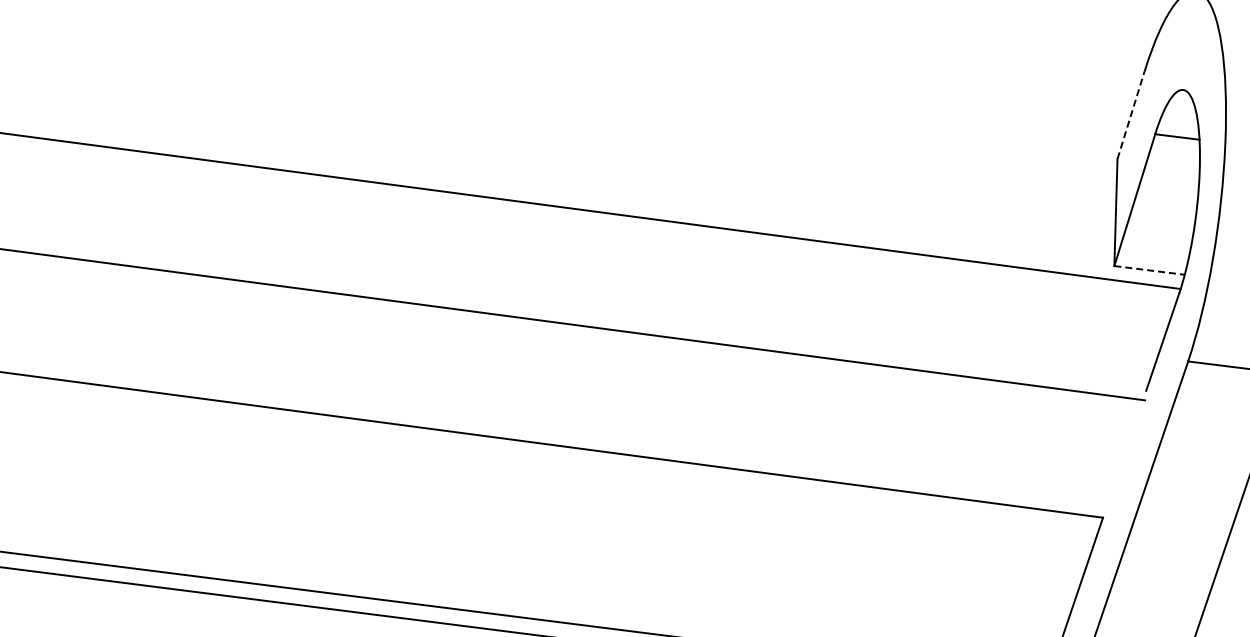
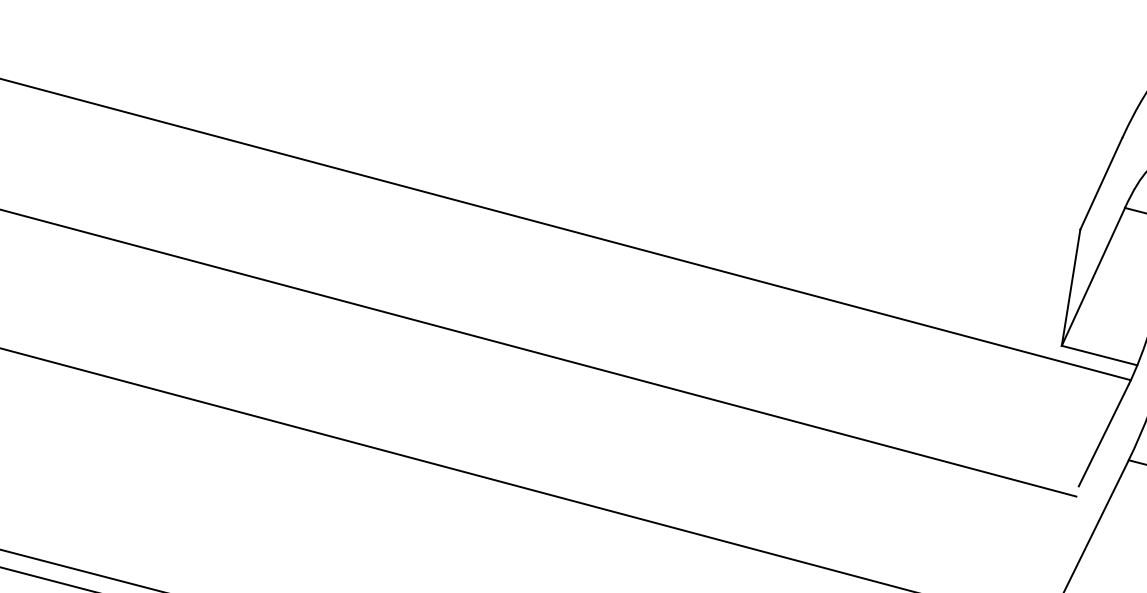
line: (1131, 115) -> (1101, 184), dashed -> solid
line: (1150, 270) -> (1100, 355), dashed -> solid

